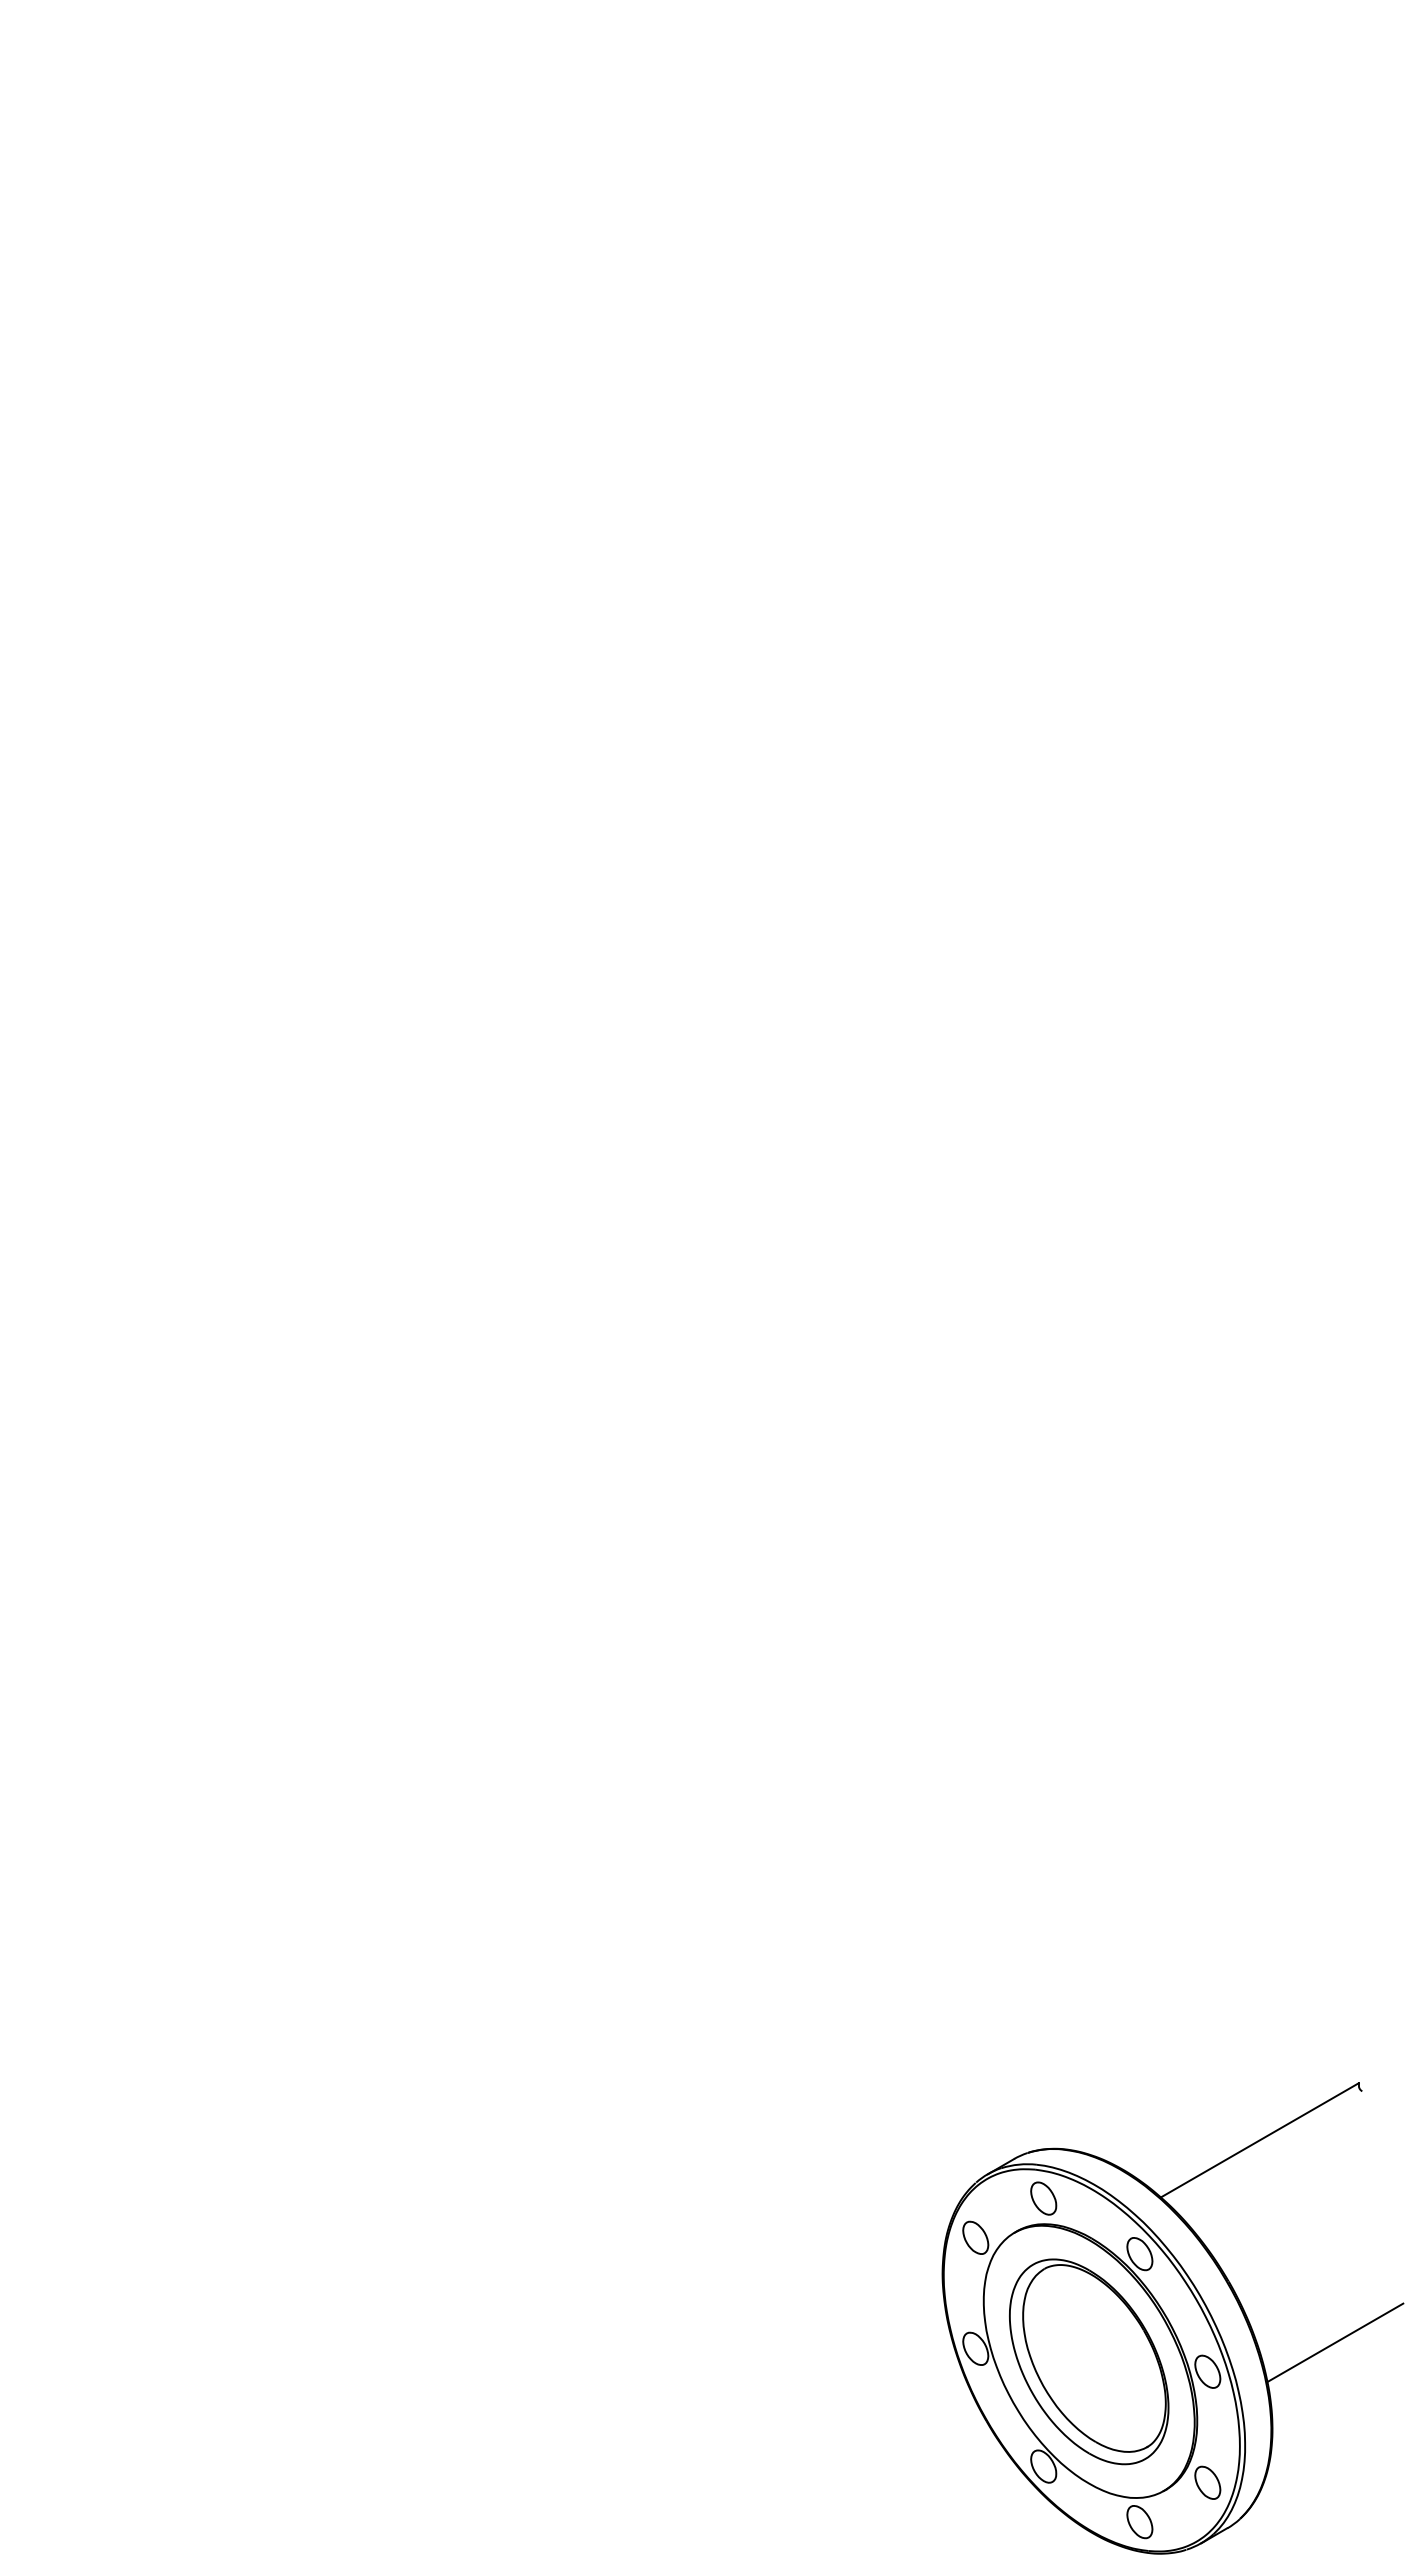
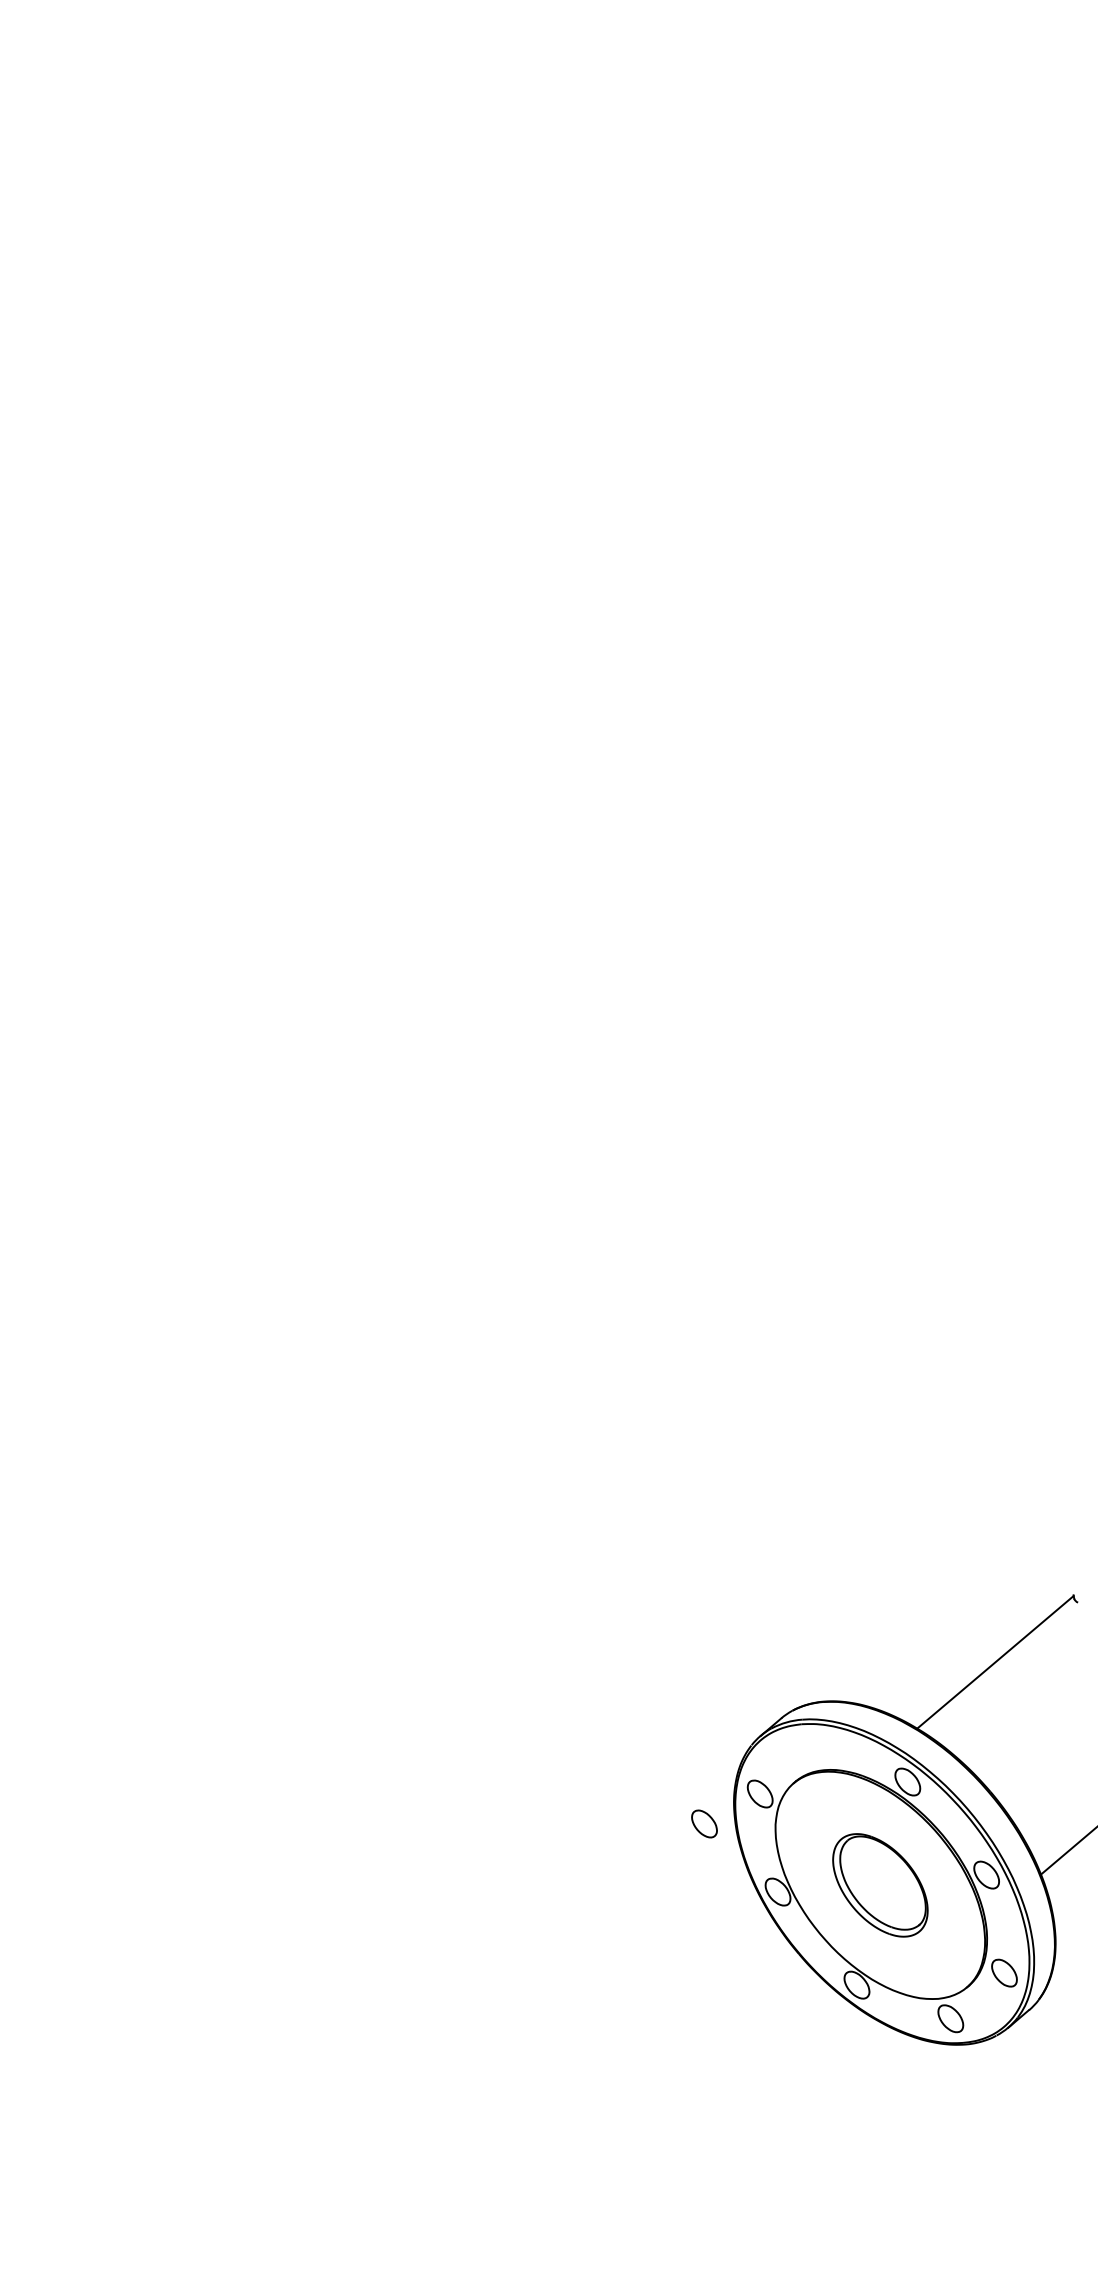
part: (1043, 2198) -> (704, 1823), moved
part: (1089, 2361) -> (880, 1884), size x0.6

